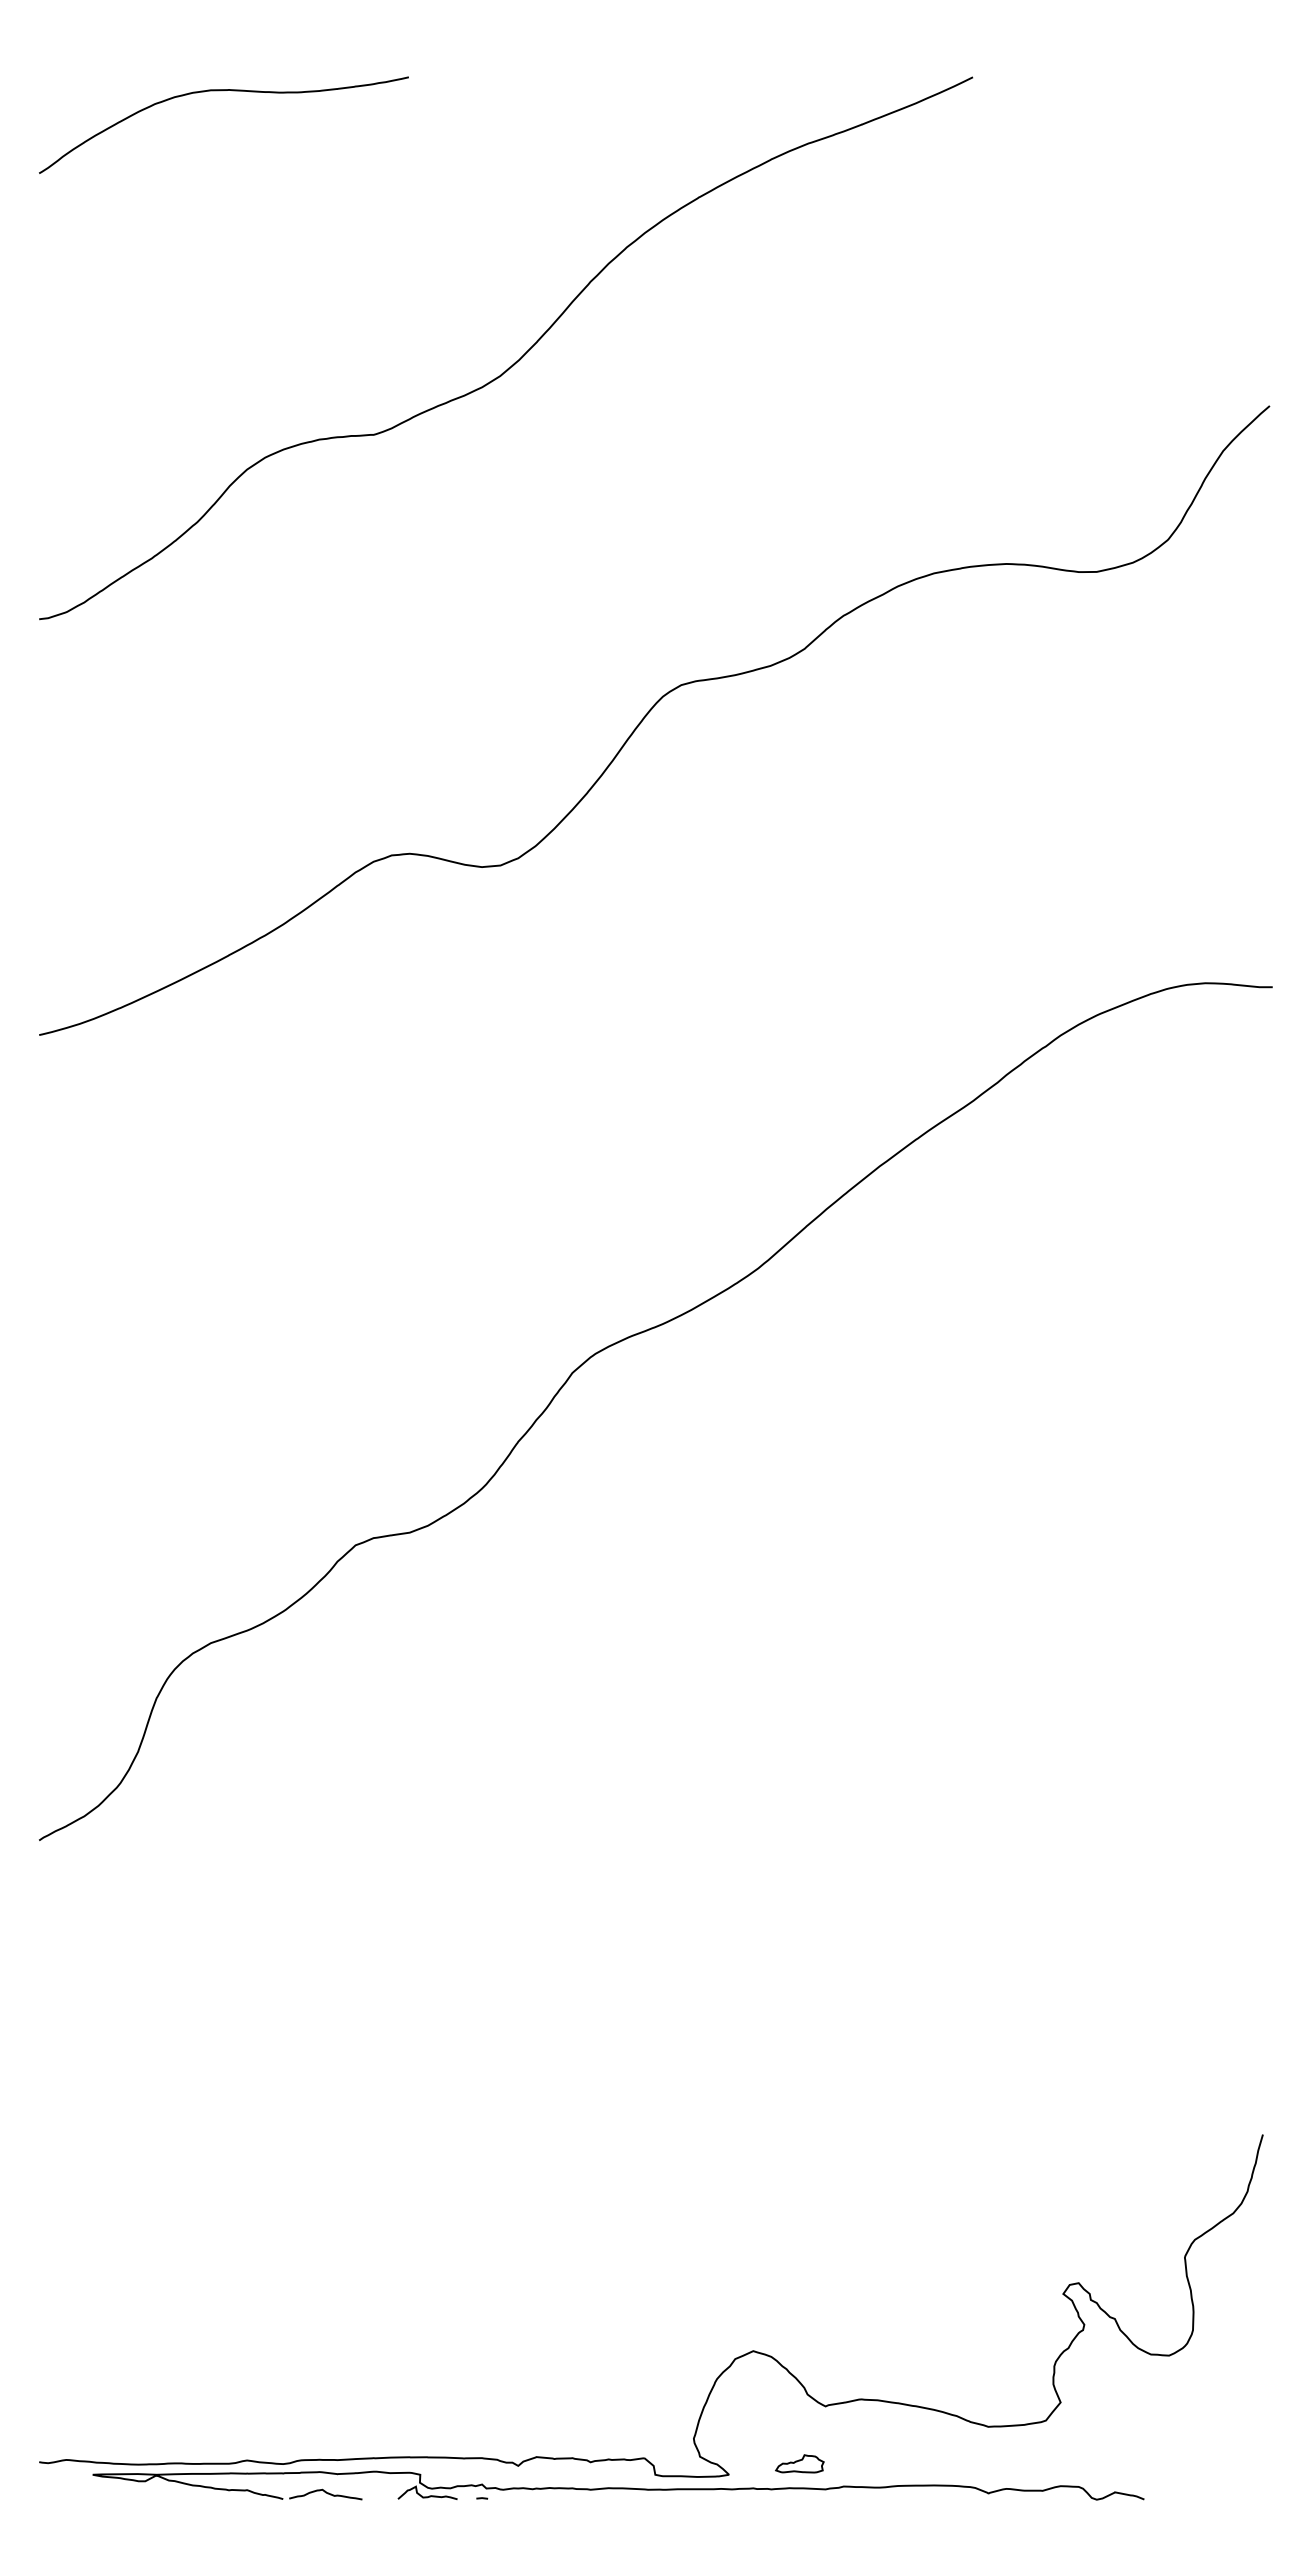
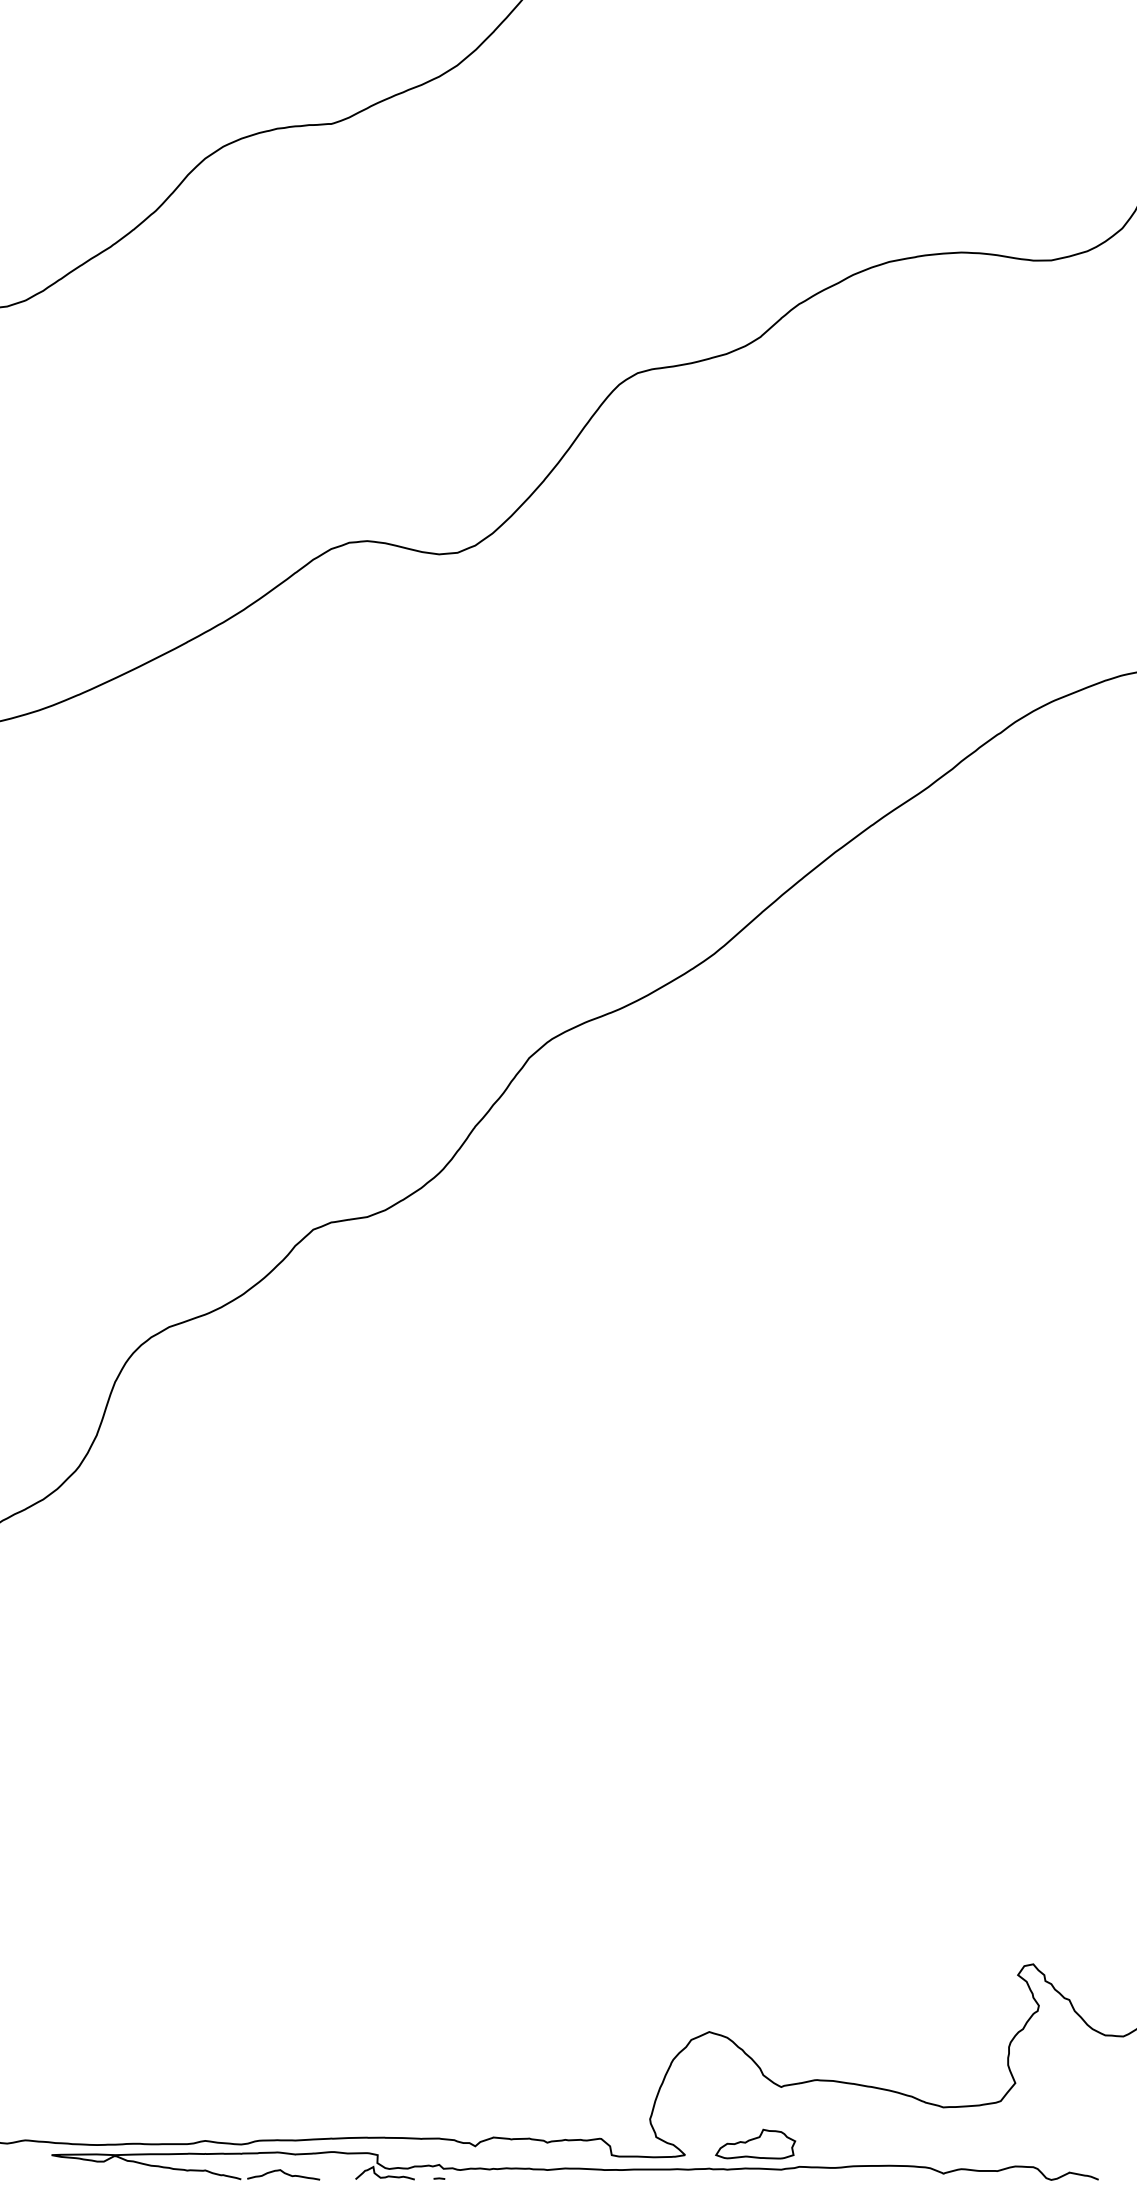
part: (799, 2463) -> (755, 2143), size x1.67

